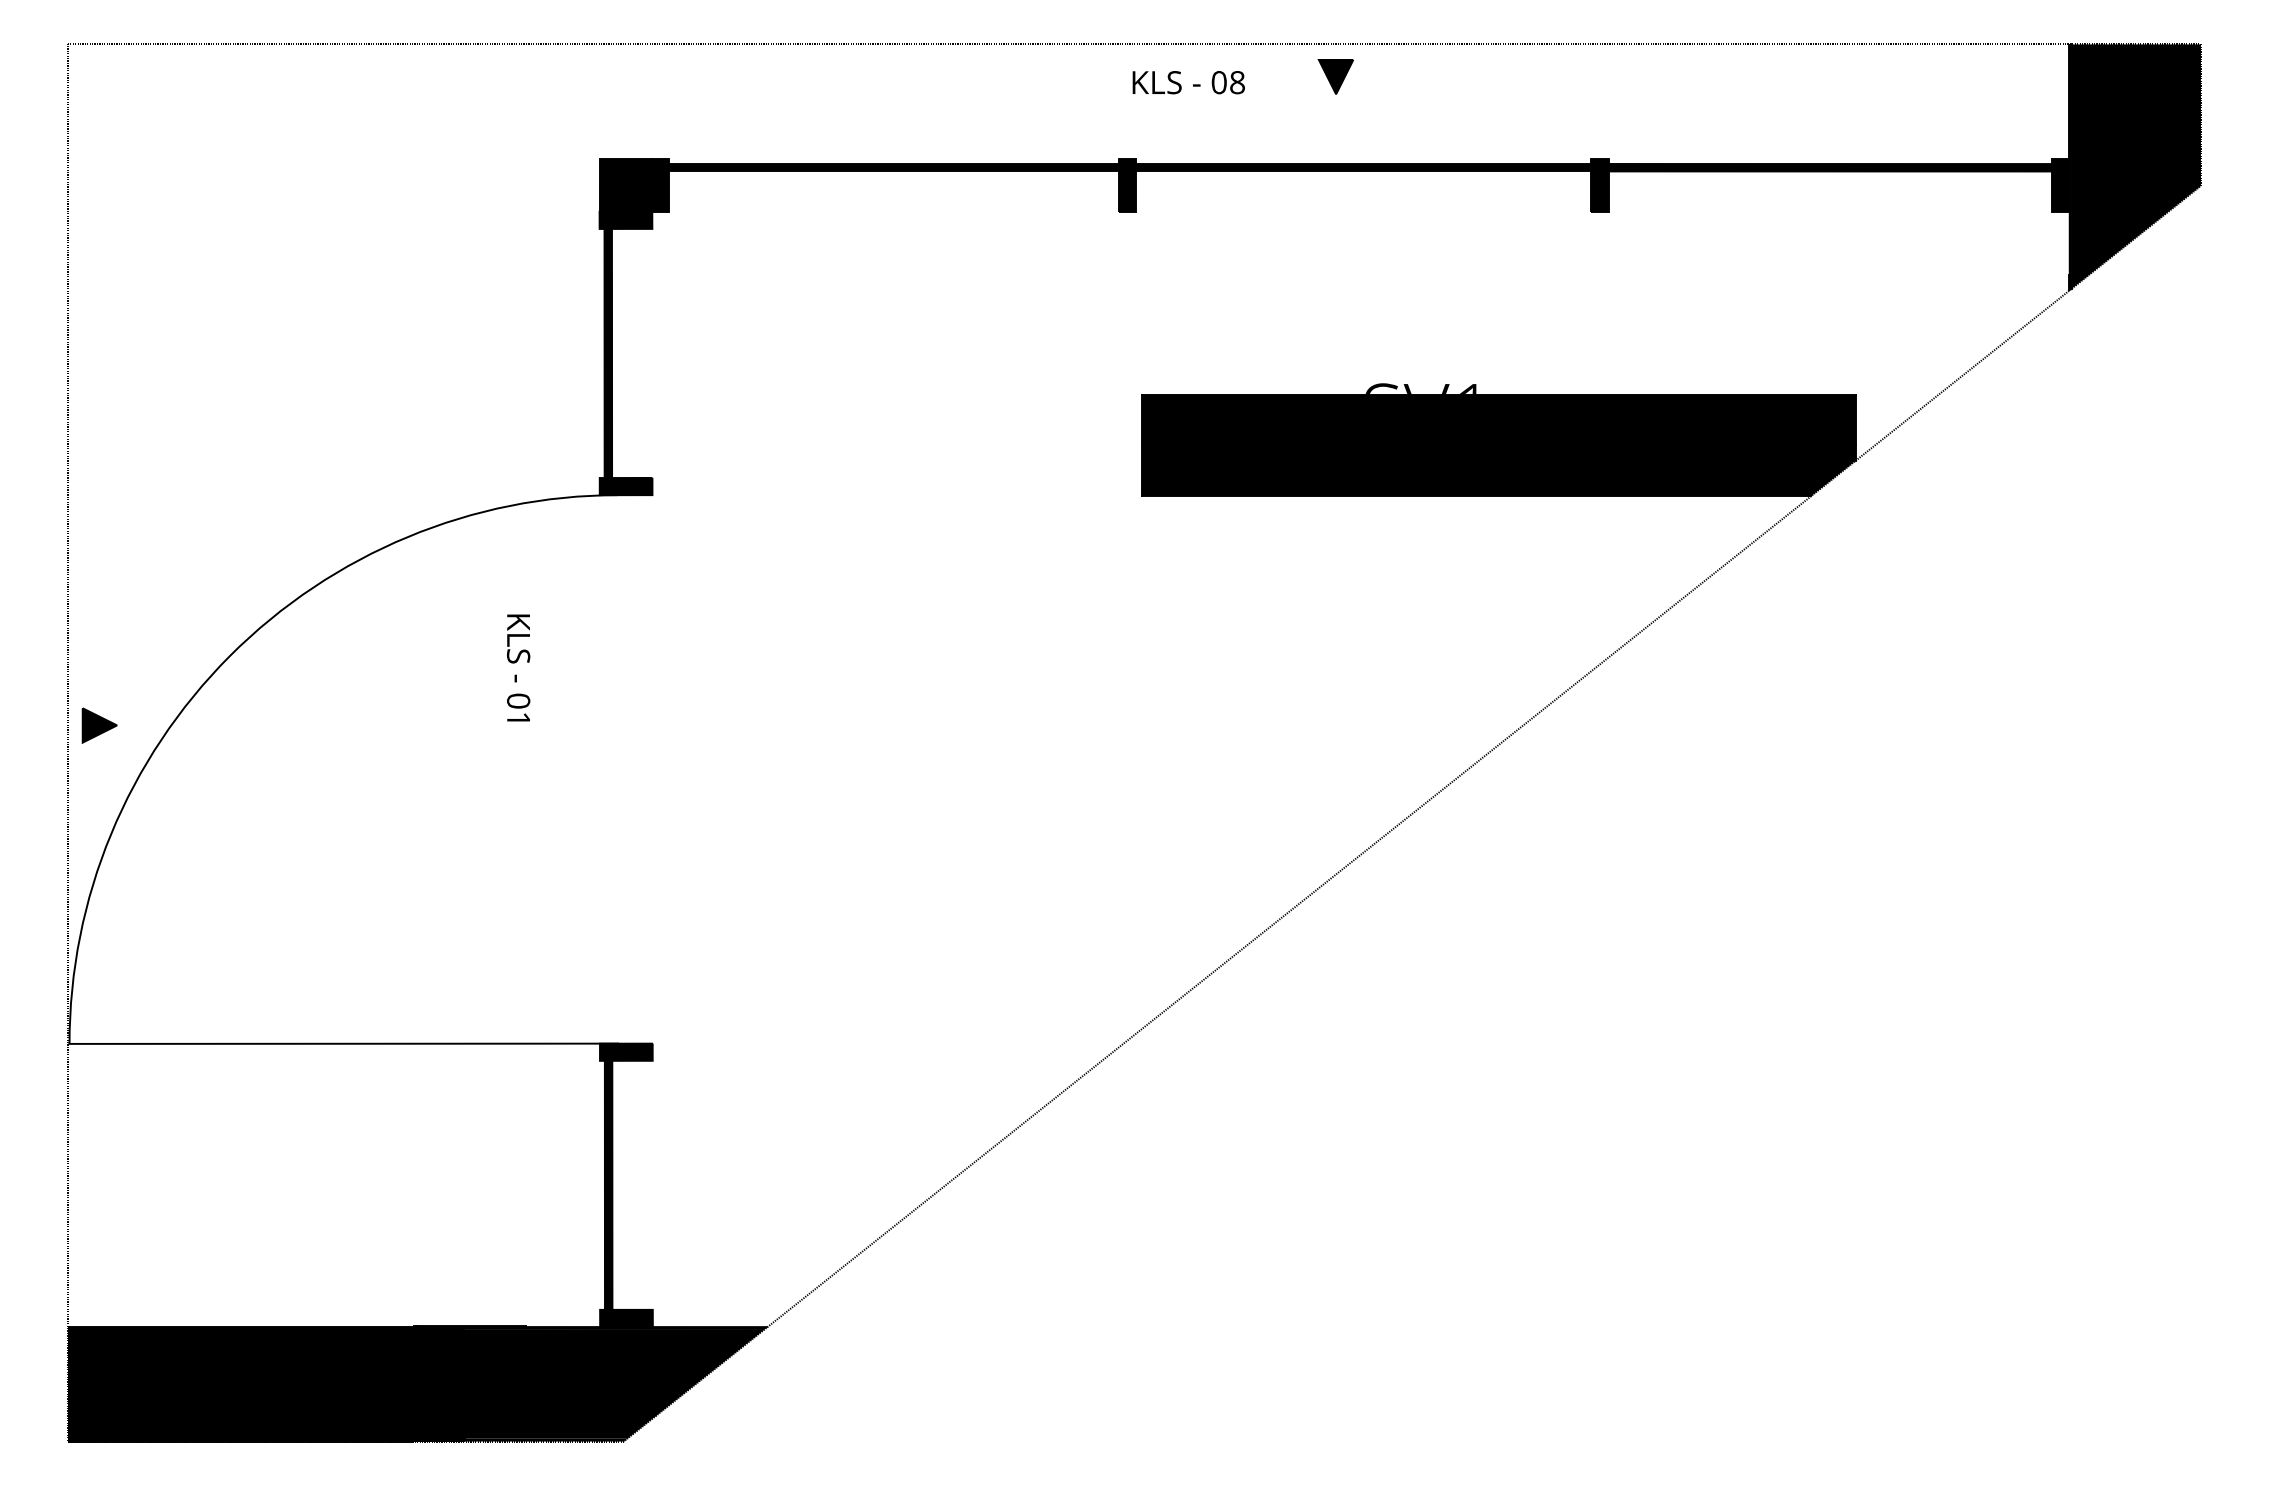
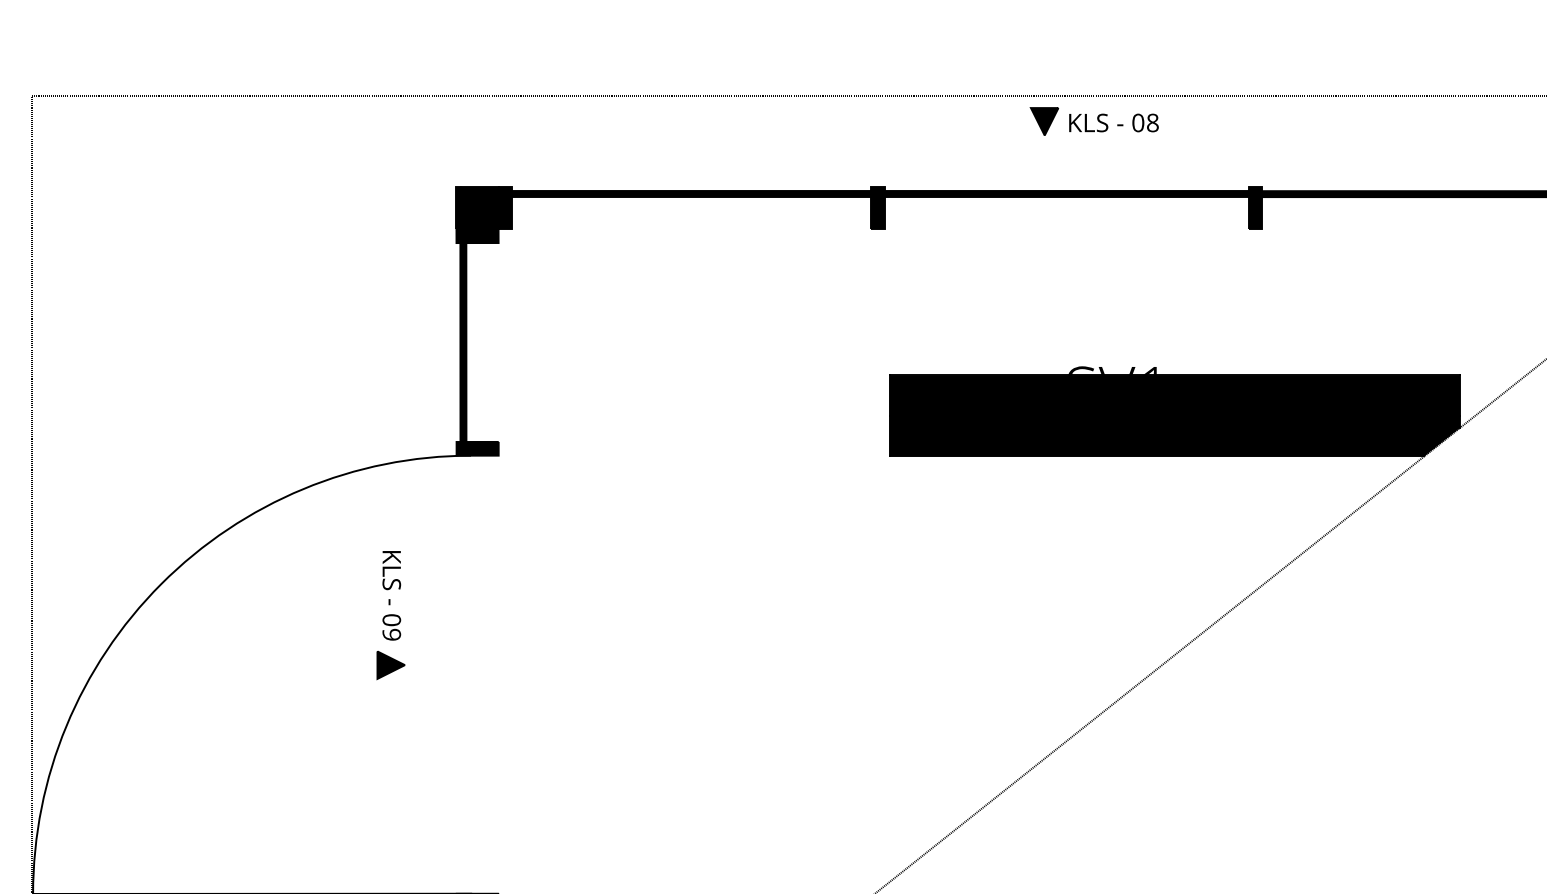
text: (1188, 82) -> (1113, 122), moved
text: (518, 719) -> (391, 634), 01 -> 09
part: (99, 725) -> (390, 665), moved

